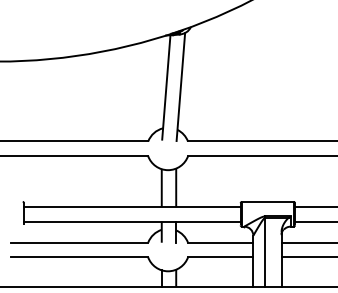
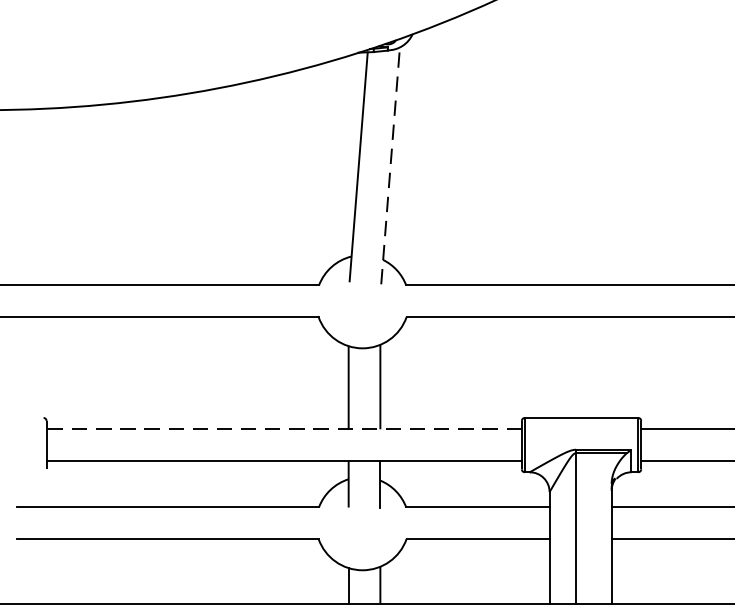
line: (180, 86) -> (389, 164), solid -> dashed
line: (131, 207) -> (282, 430), solid -> dashed

